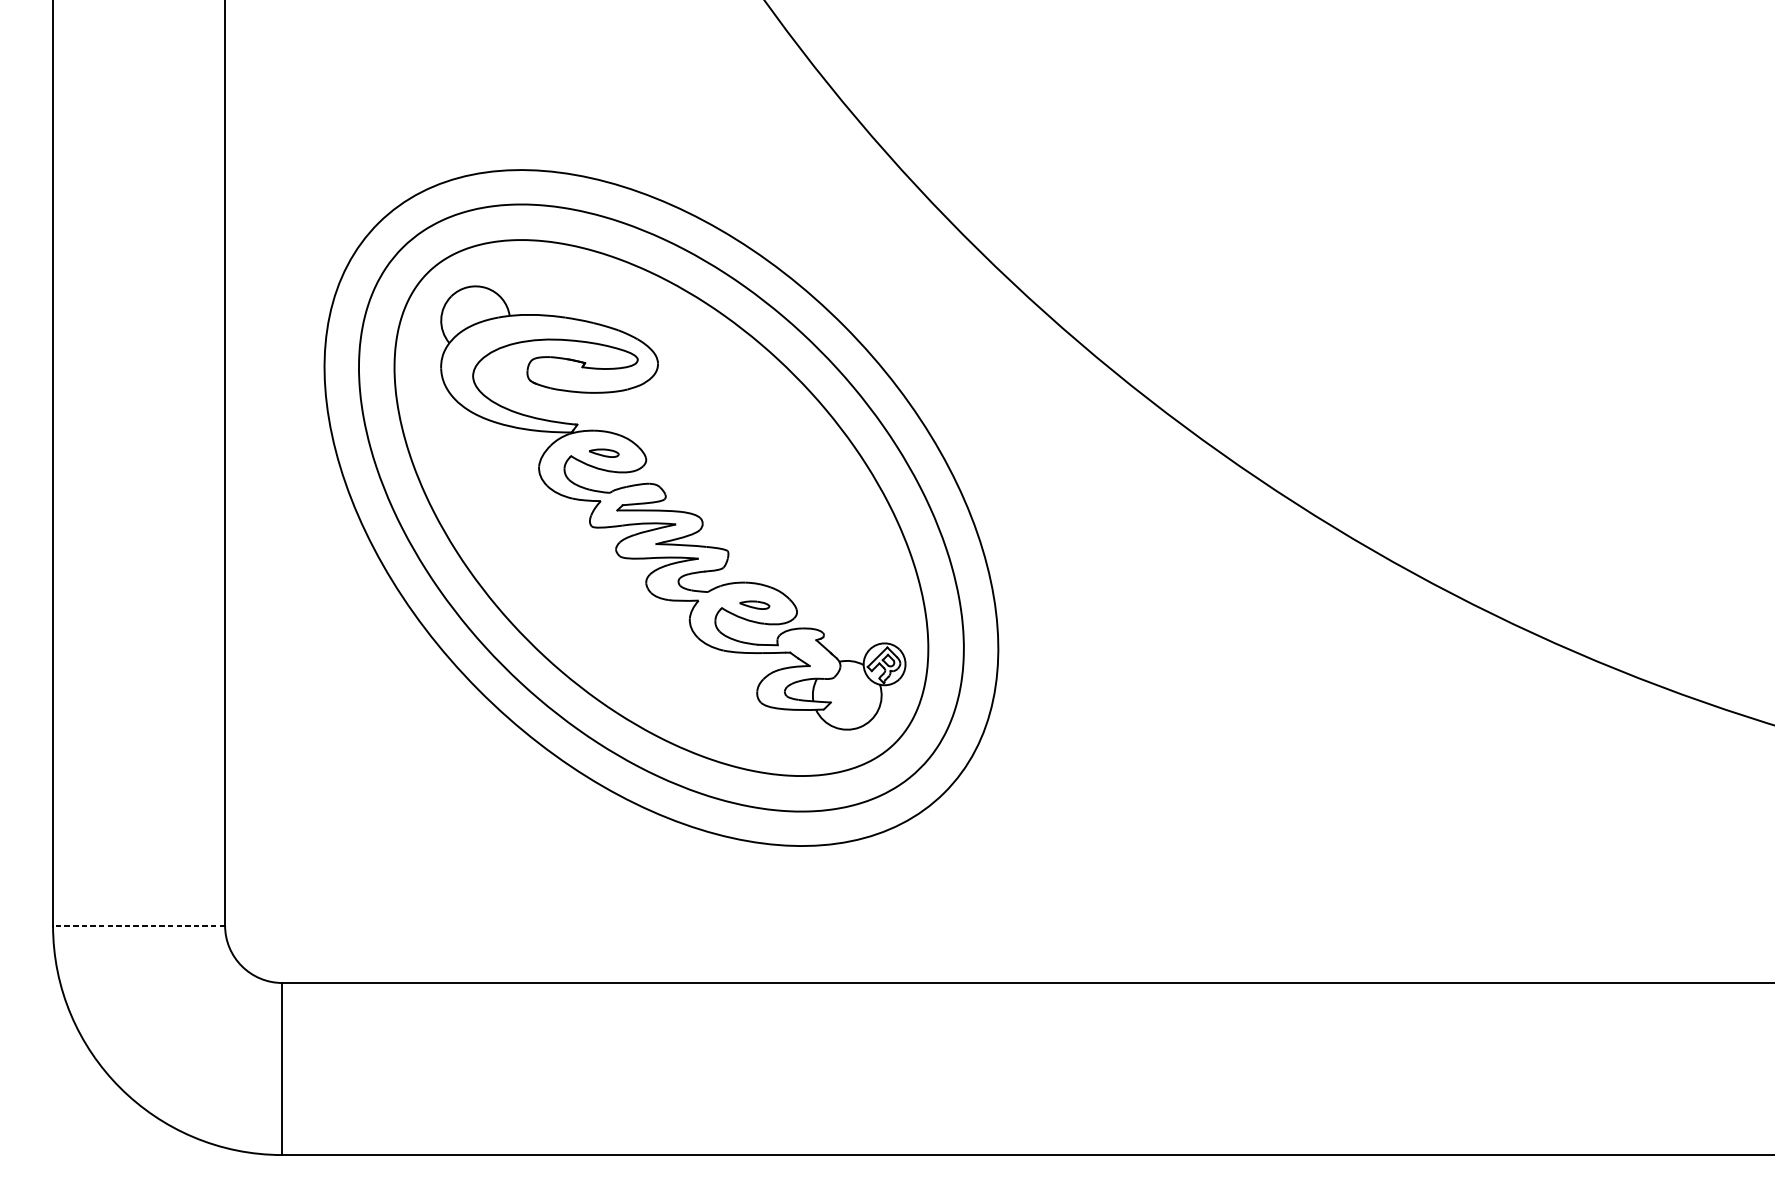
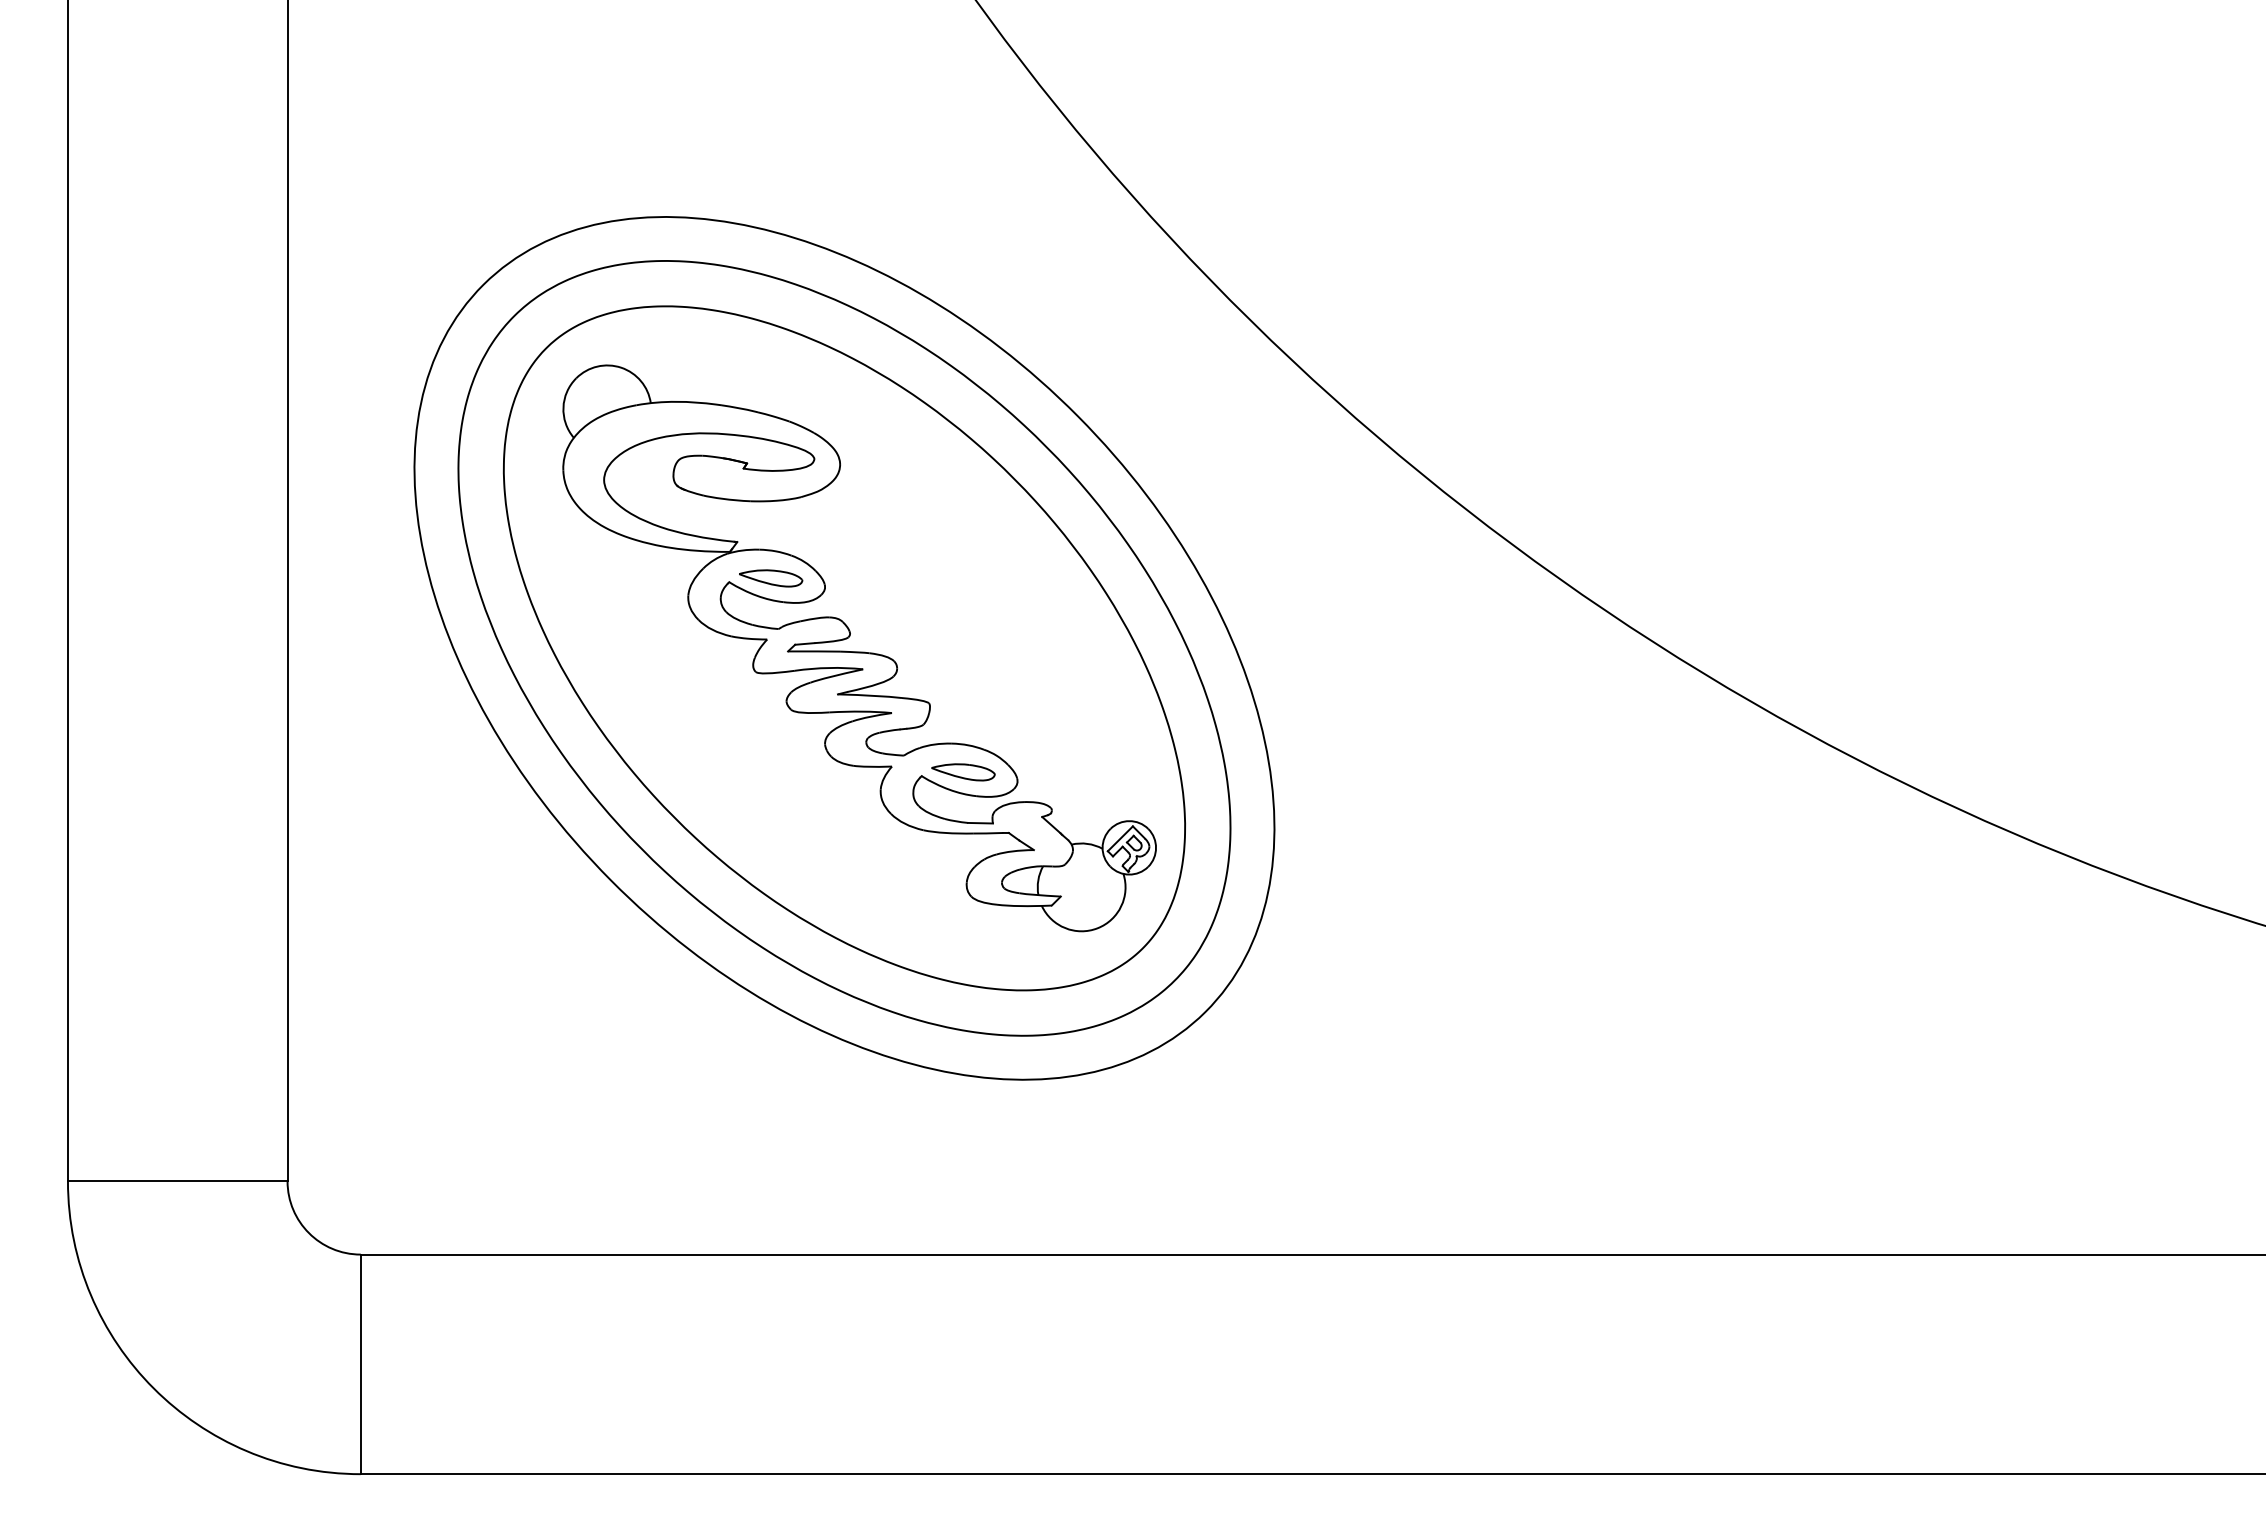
part: (604, 453) -> (771, 578), size x1.67
part: (754, 605) -> (963, 772), size x1.67
line: (138, 925) -> (177, 1181), dashed -> solid

